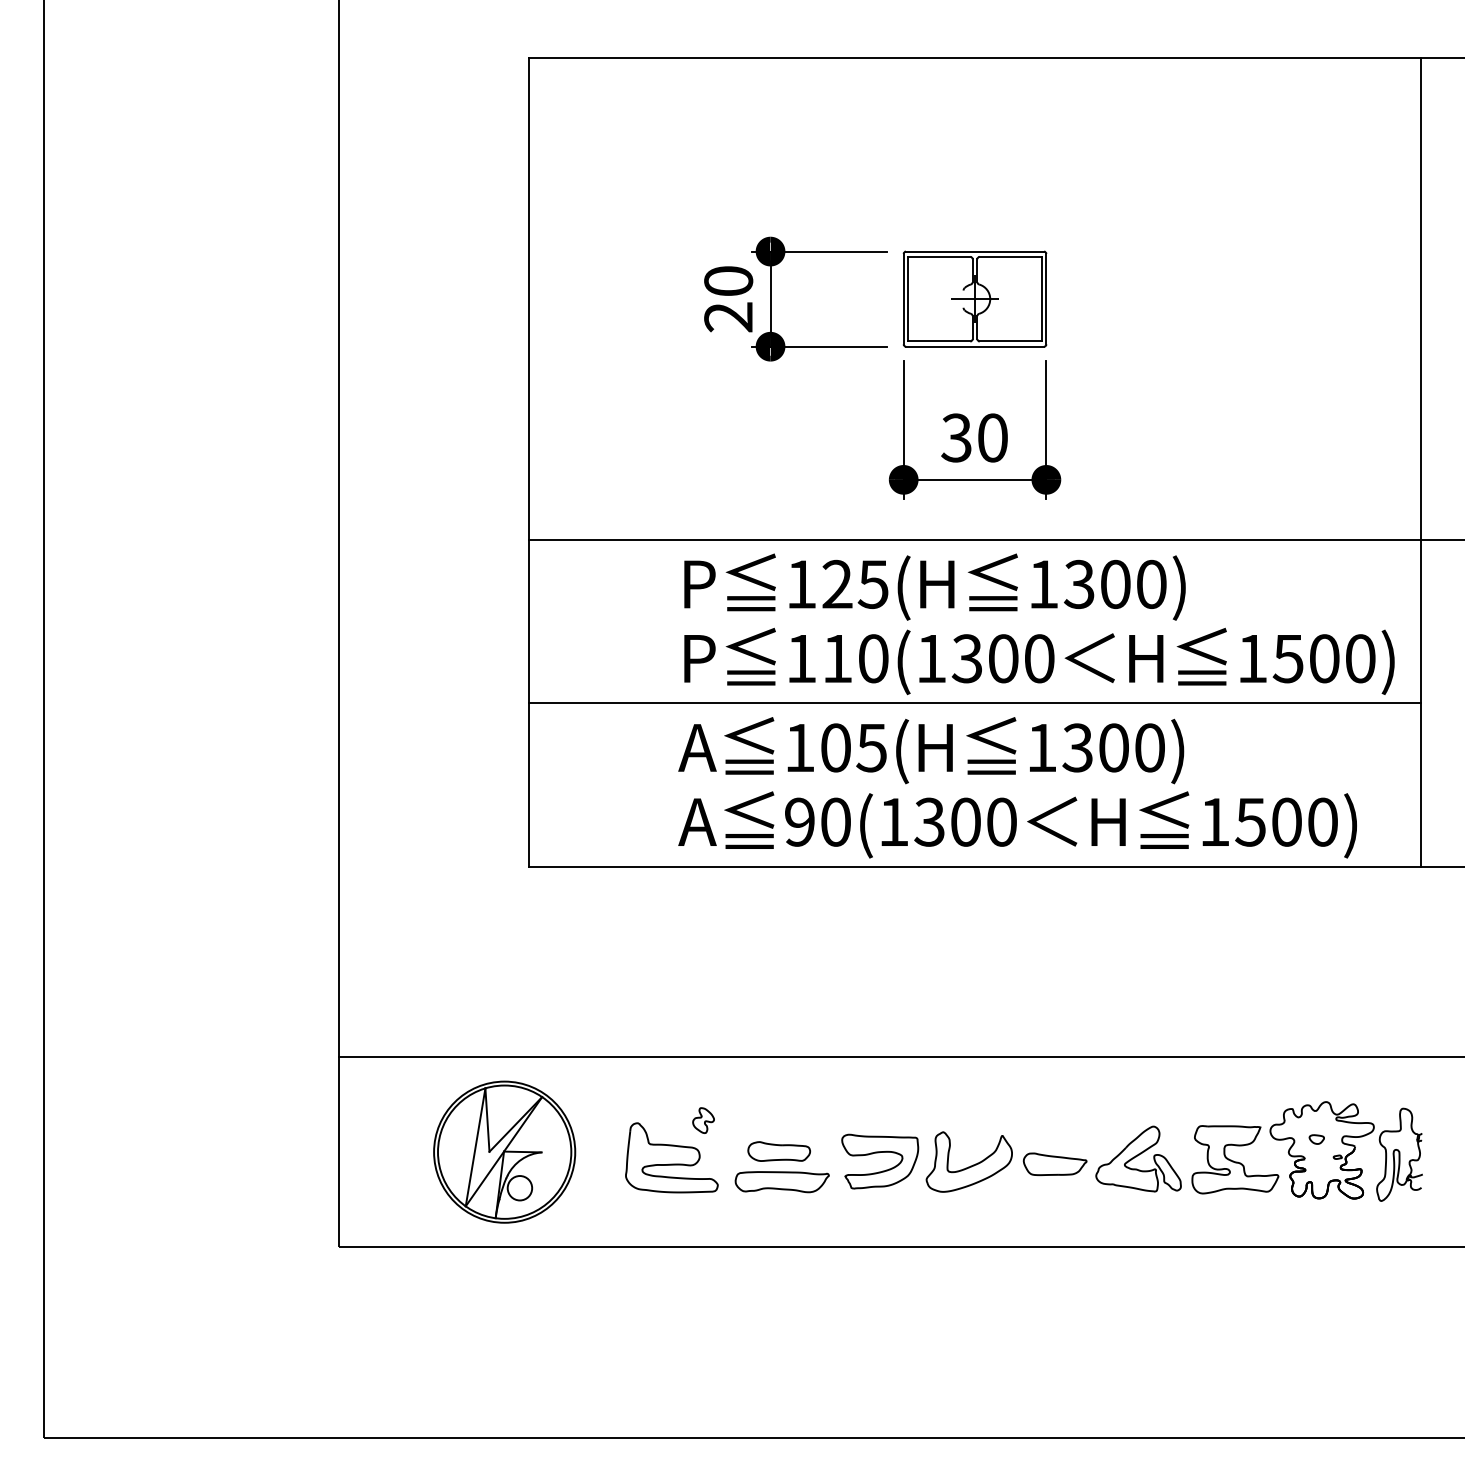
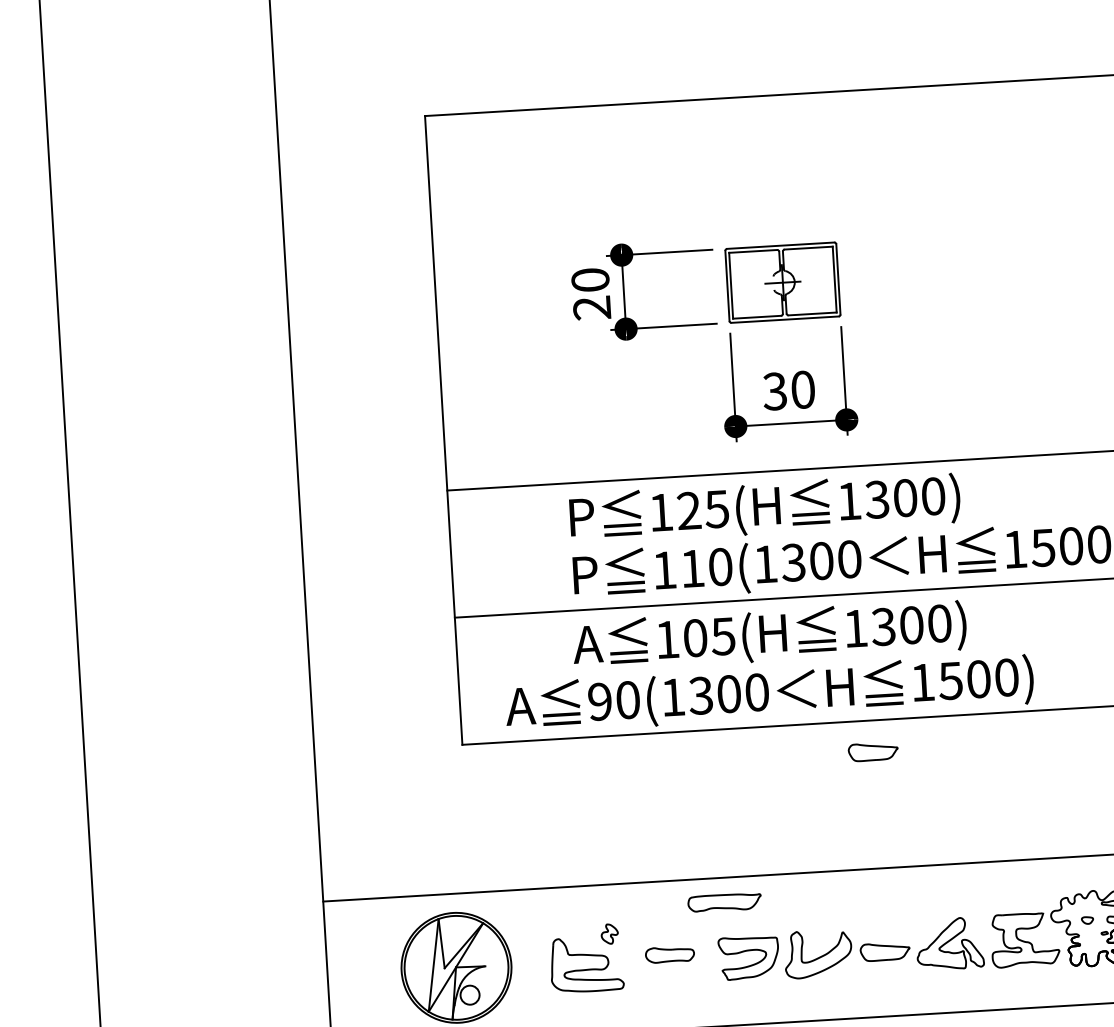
text: (1017, 824) -> (769, 693), moved
curve: (1054, 900) -> (872, 746), added
part: (781, 1182) -> (724, 903), moved

